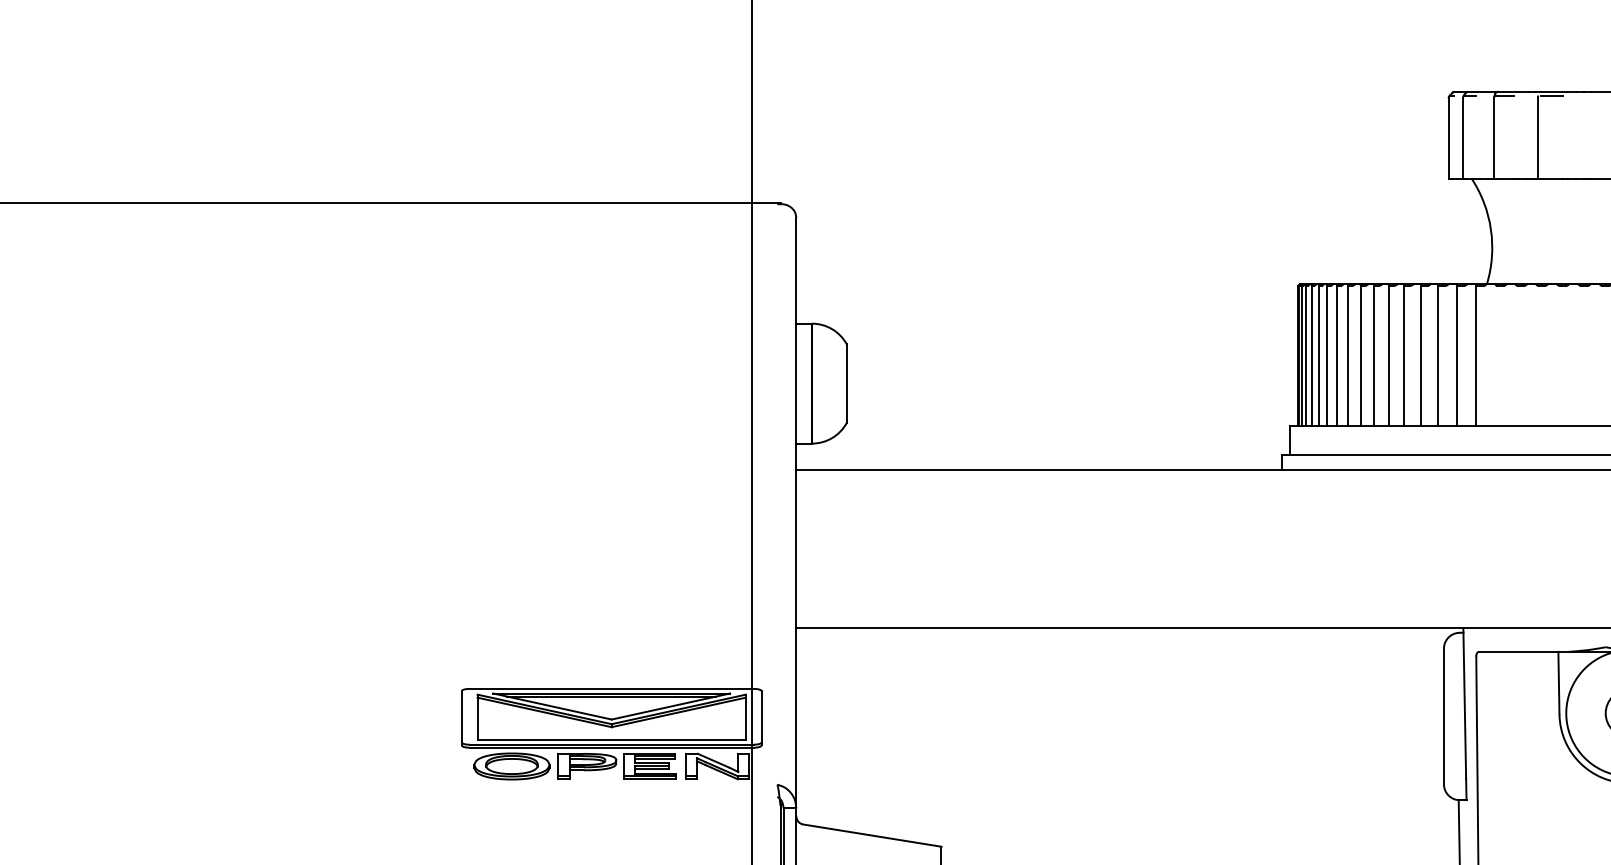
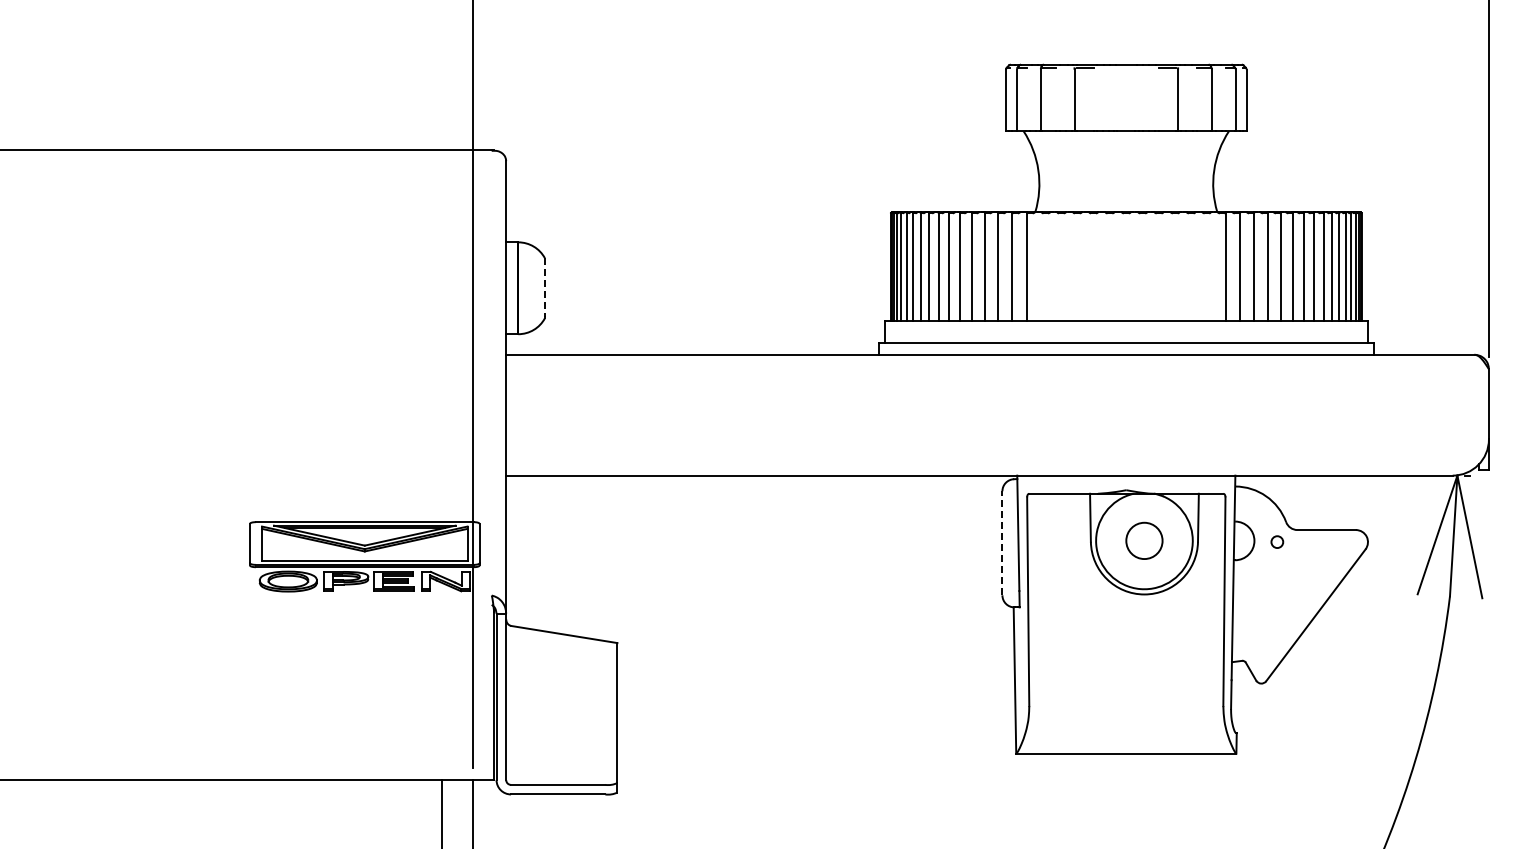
line: (846, 383) -> (544, 288), solid -> dashed
line: (1444, 715) -> (1002, 542), solid -> dashed

